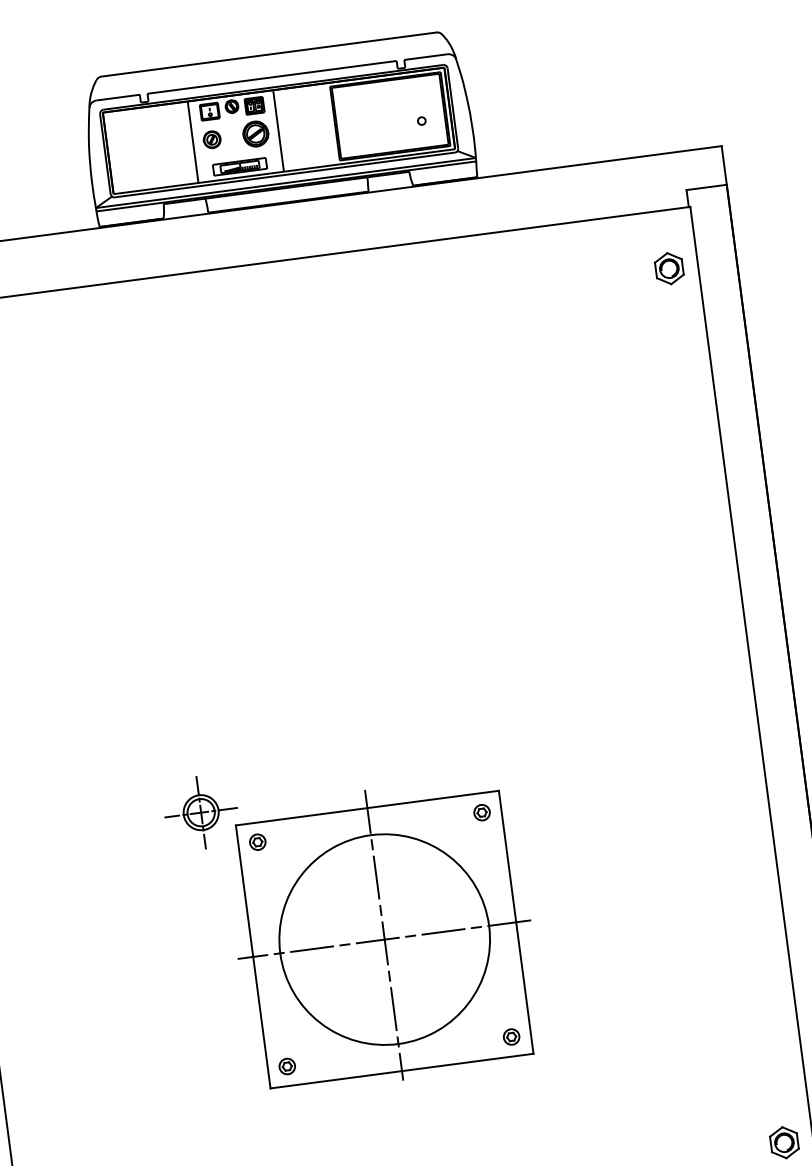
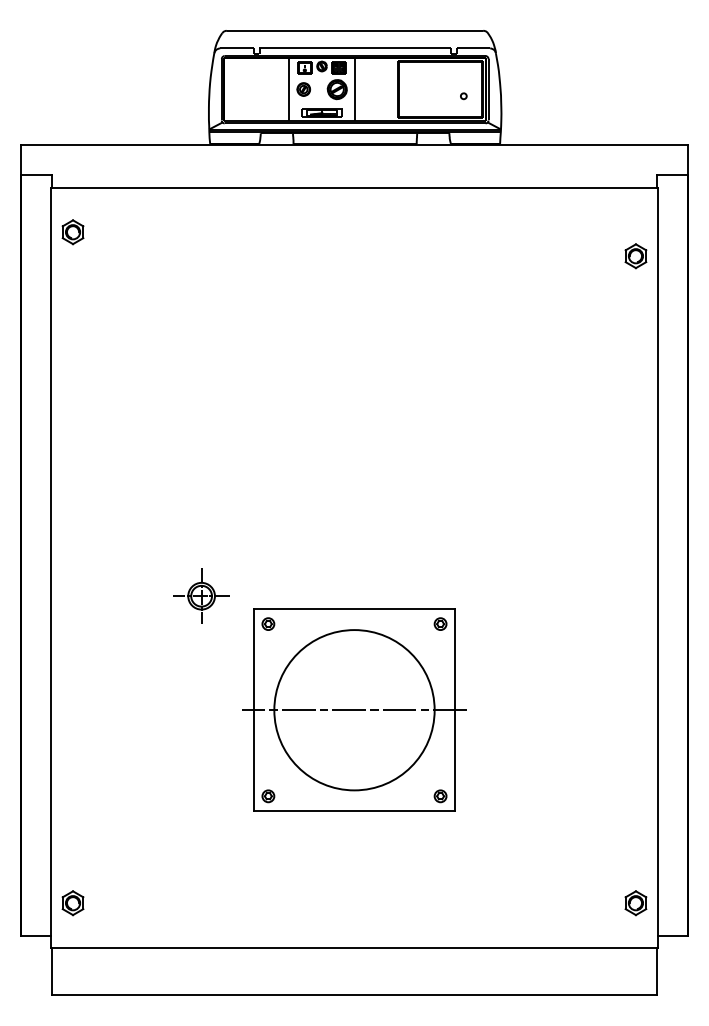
part: (668, 269) -> (635, 256), moved
part: (200, 811) -> (201, 595), moved
line: (384, 934) -> (354, 706), removed

